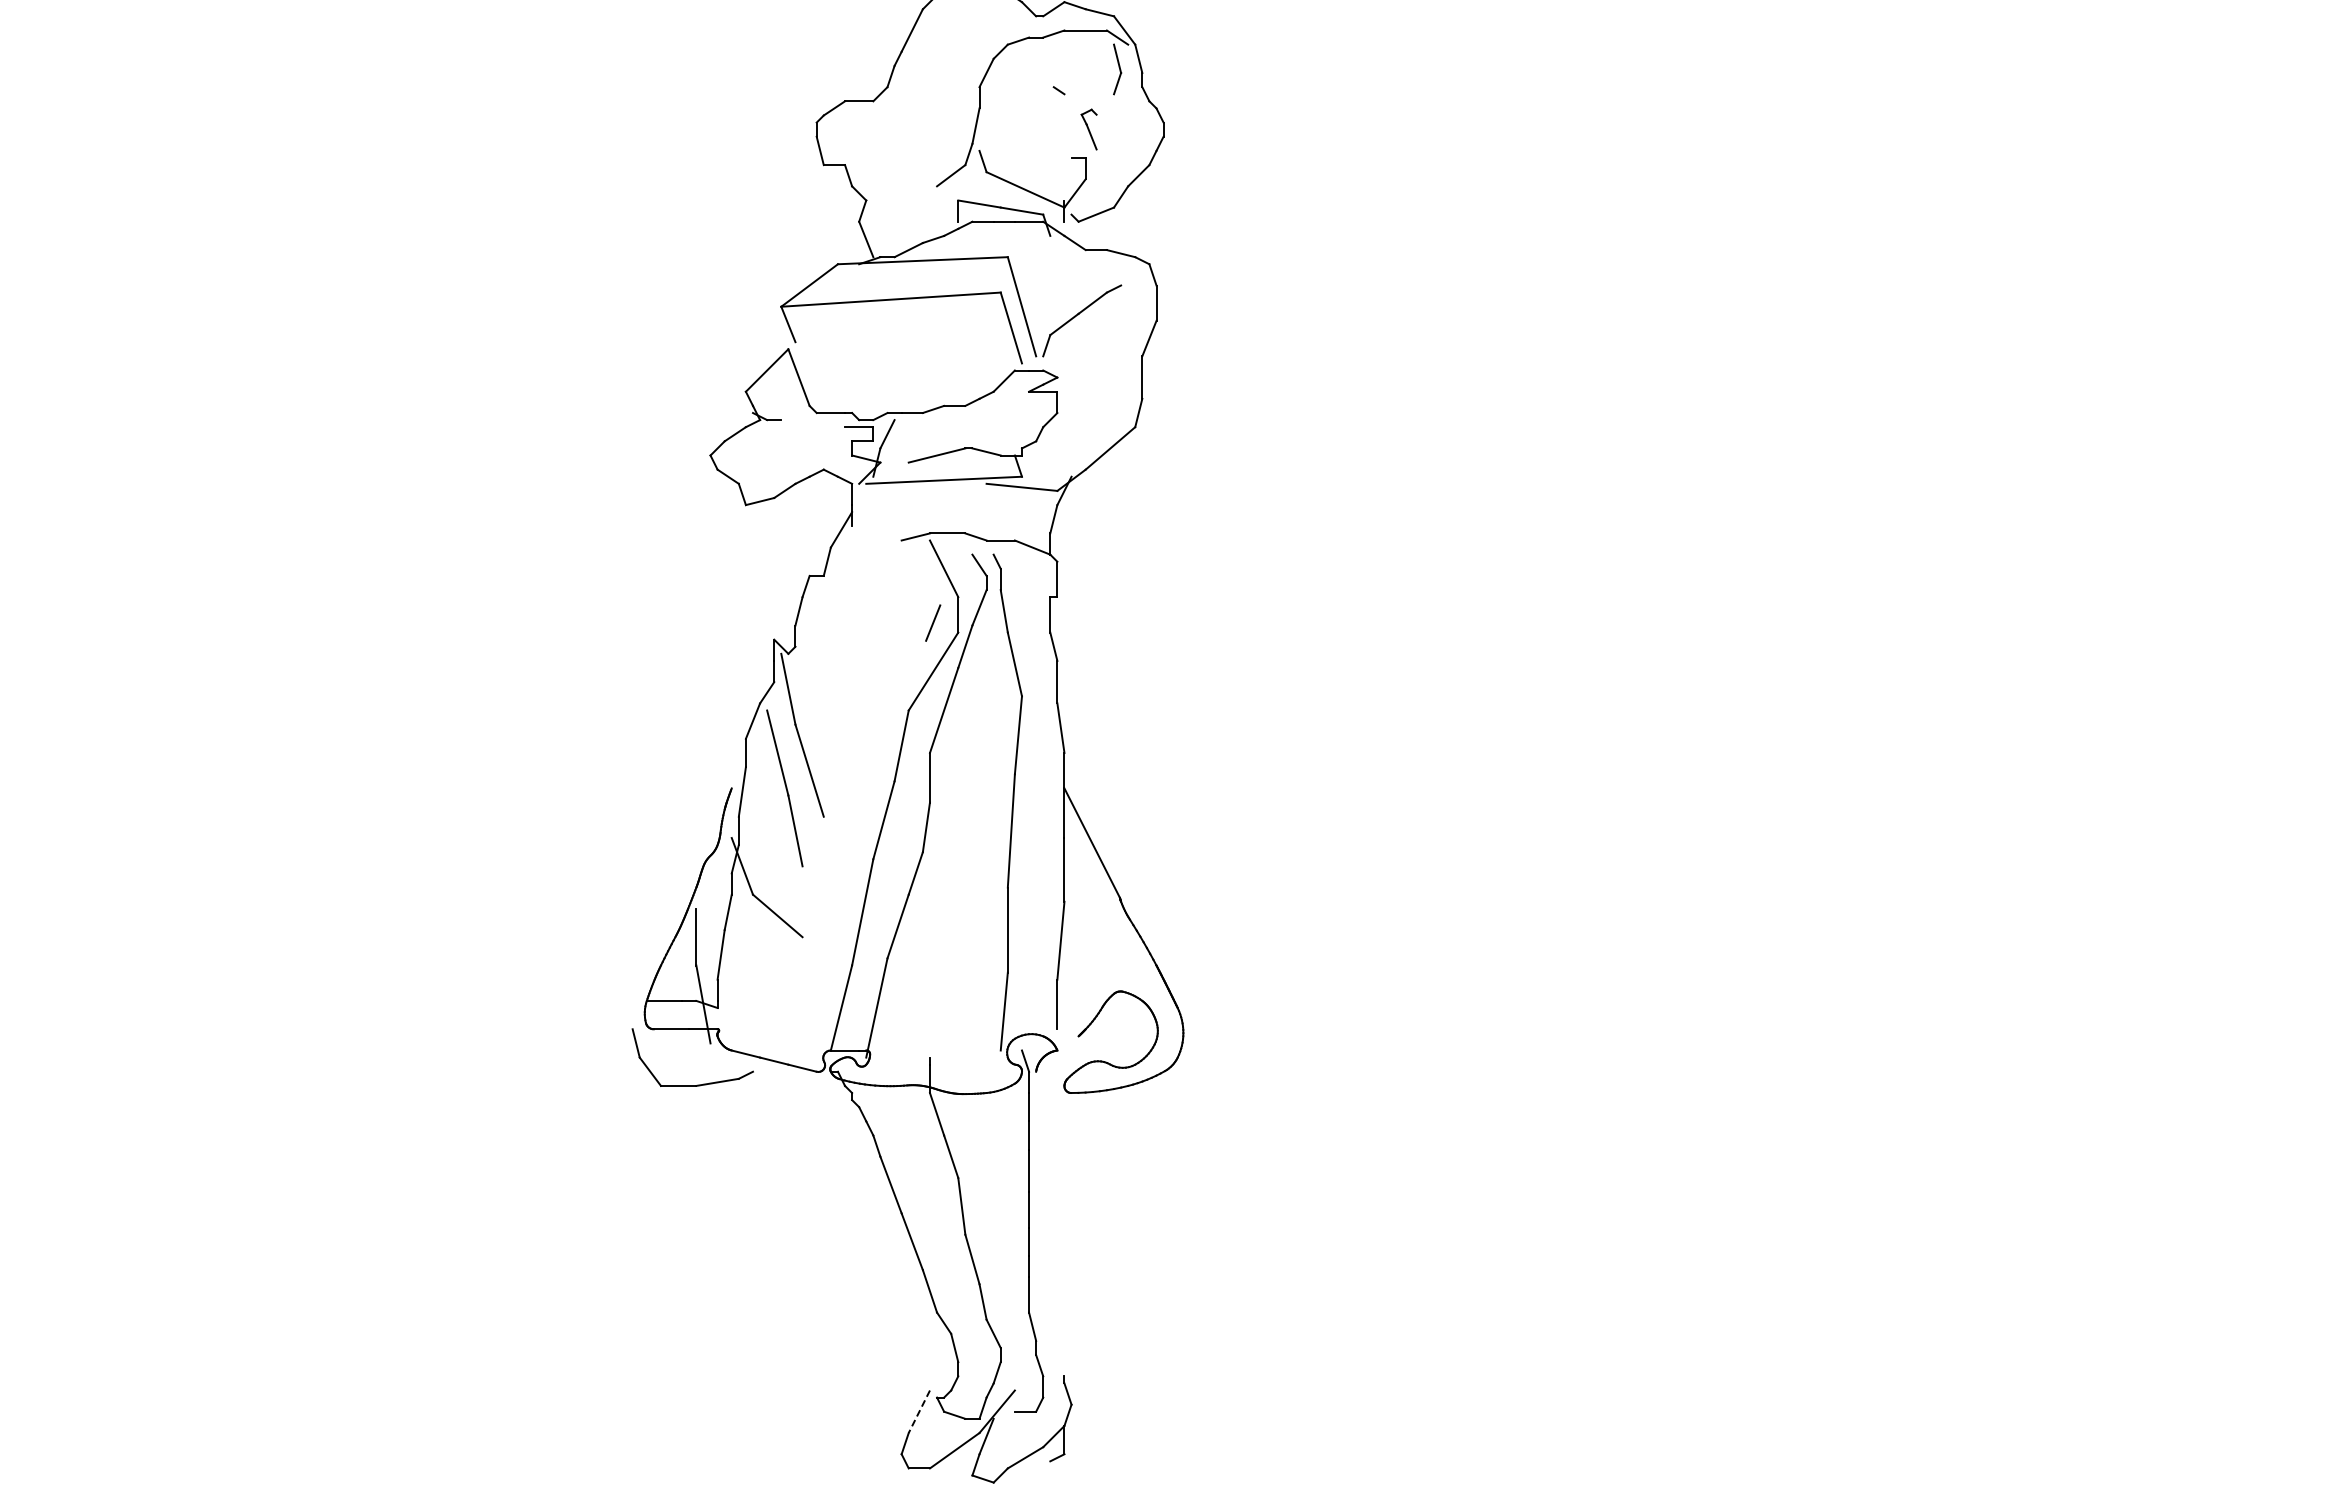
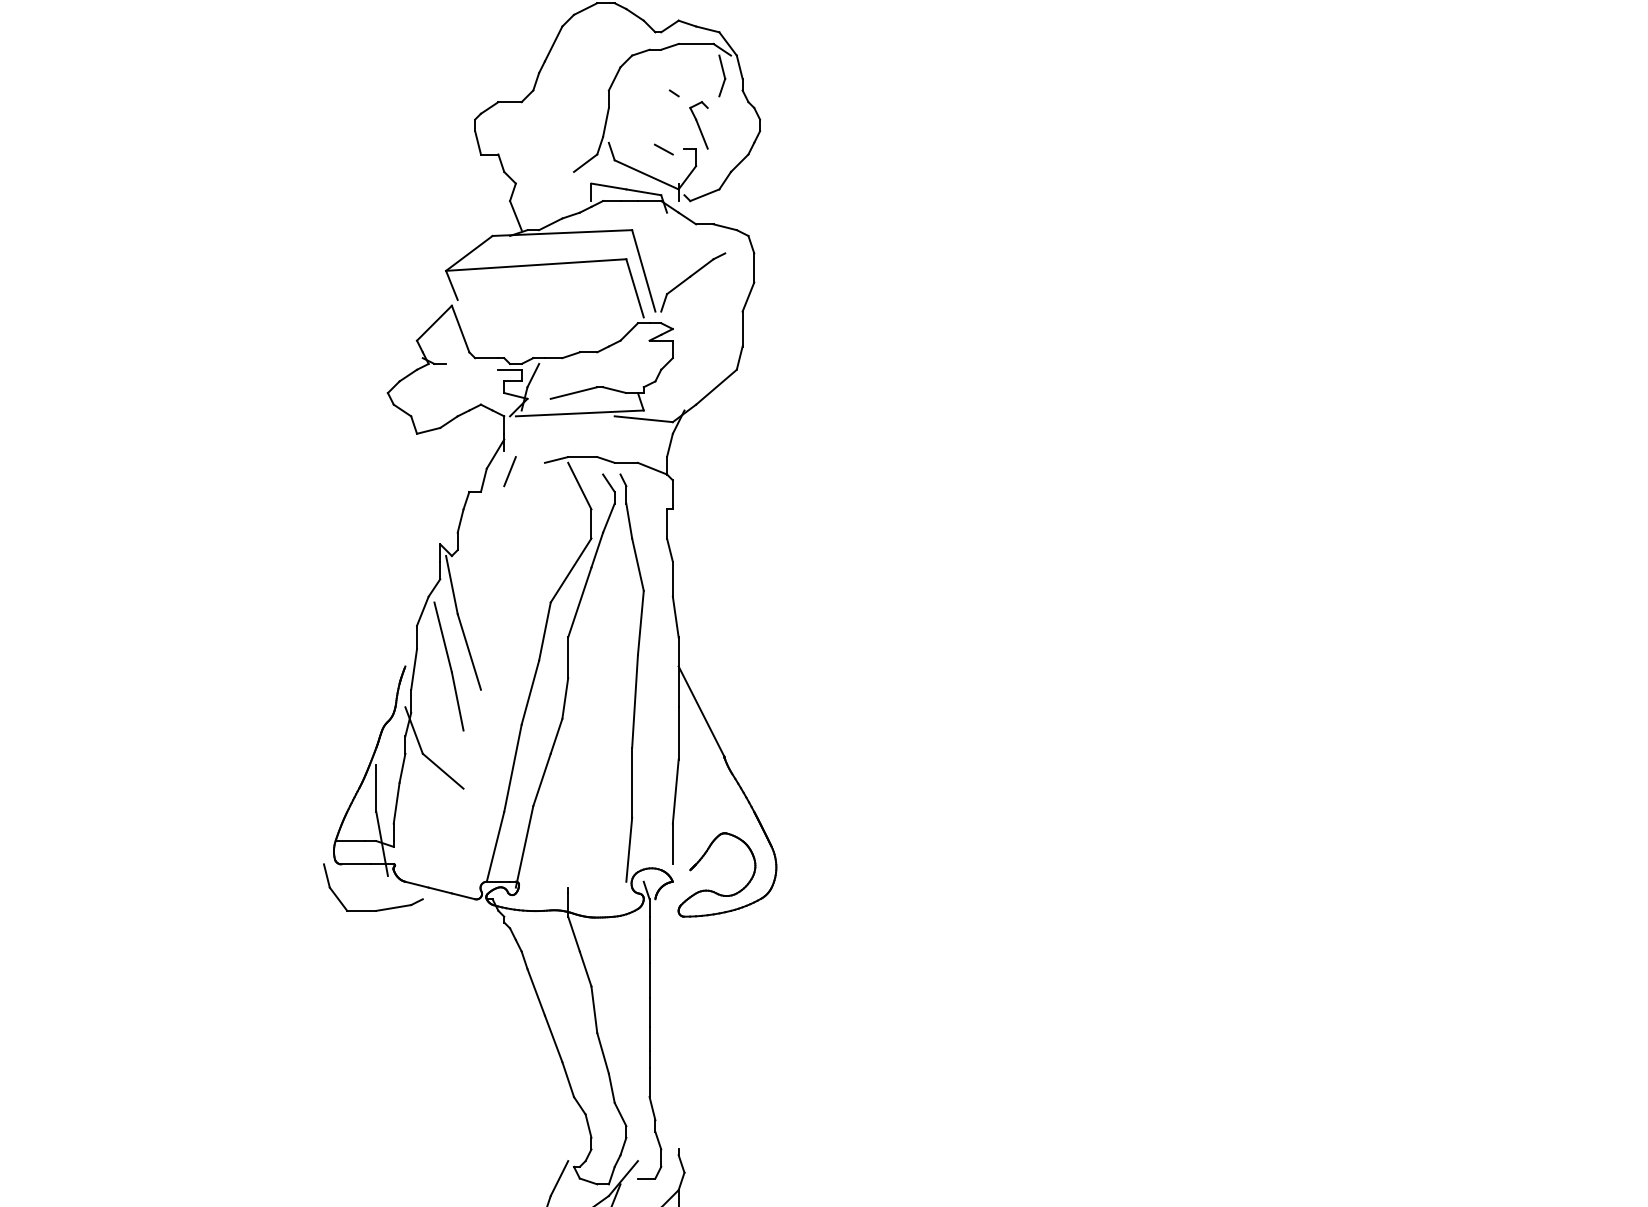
part: (1088, 129) -> (698, 125), size x1.43
line: (1046, 159) -> (663, 149), added
line: (933, 622) -> (510, 471), moved
line: (919, 1411) -> (559, 1178), dashed -> solid

